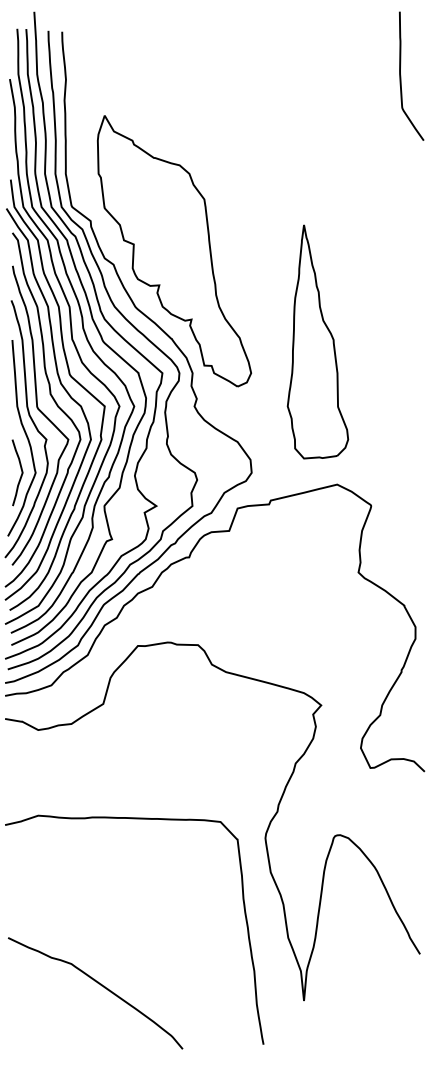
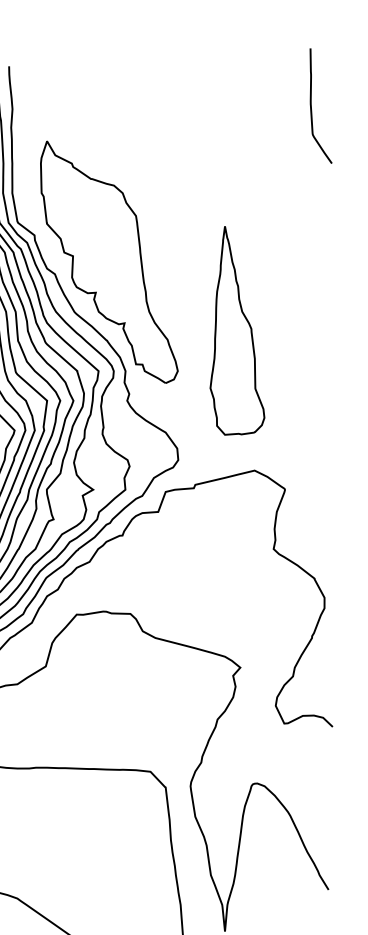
part: (317, 341) -> (237, 330), moved

